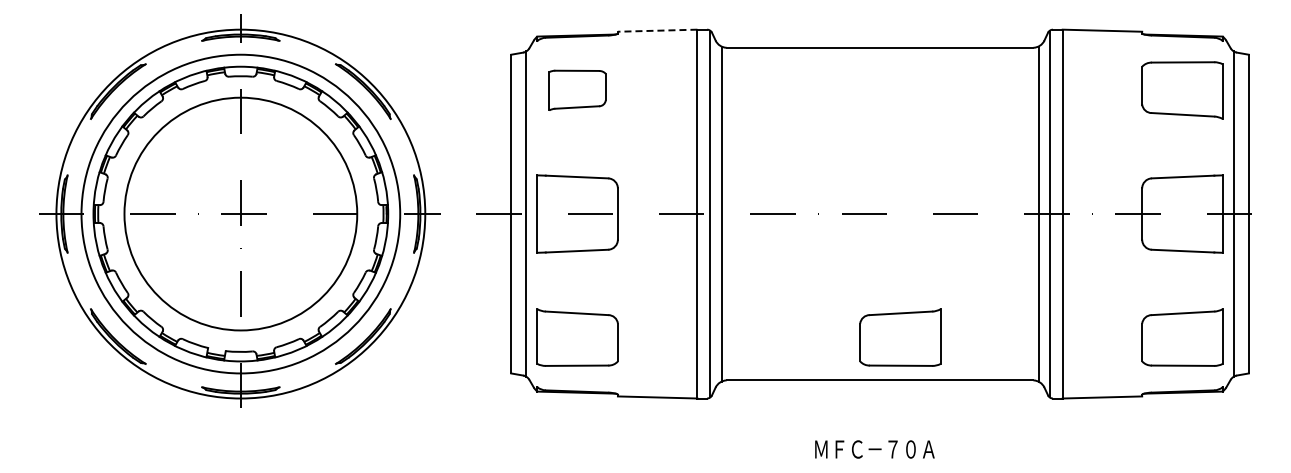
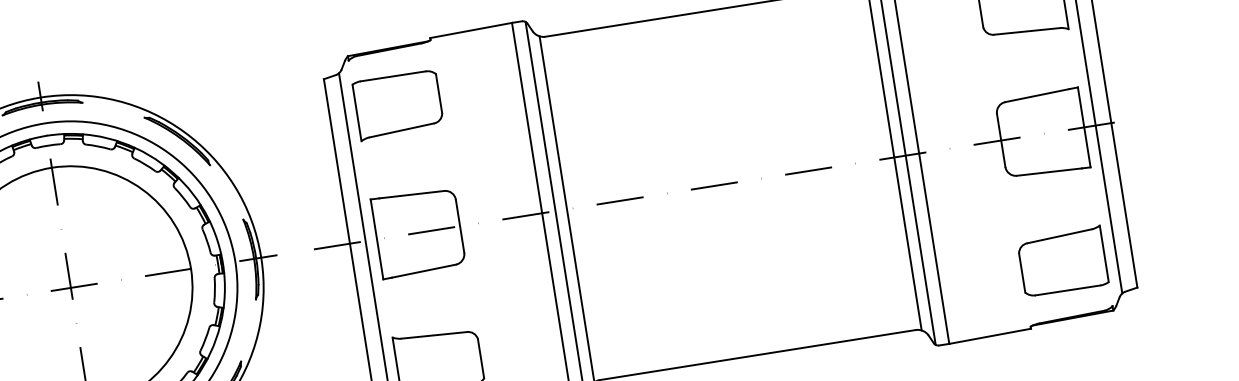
line: (657, 30) -> (470, 30), dashed -> solid
part: (577, 90) -> (398, 105), size x1.43
part: (900, 337) -> (771, 307), removed

